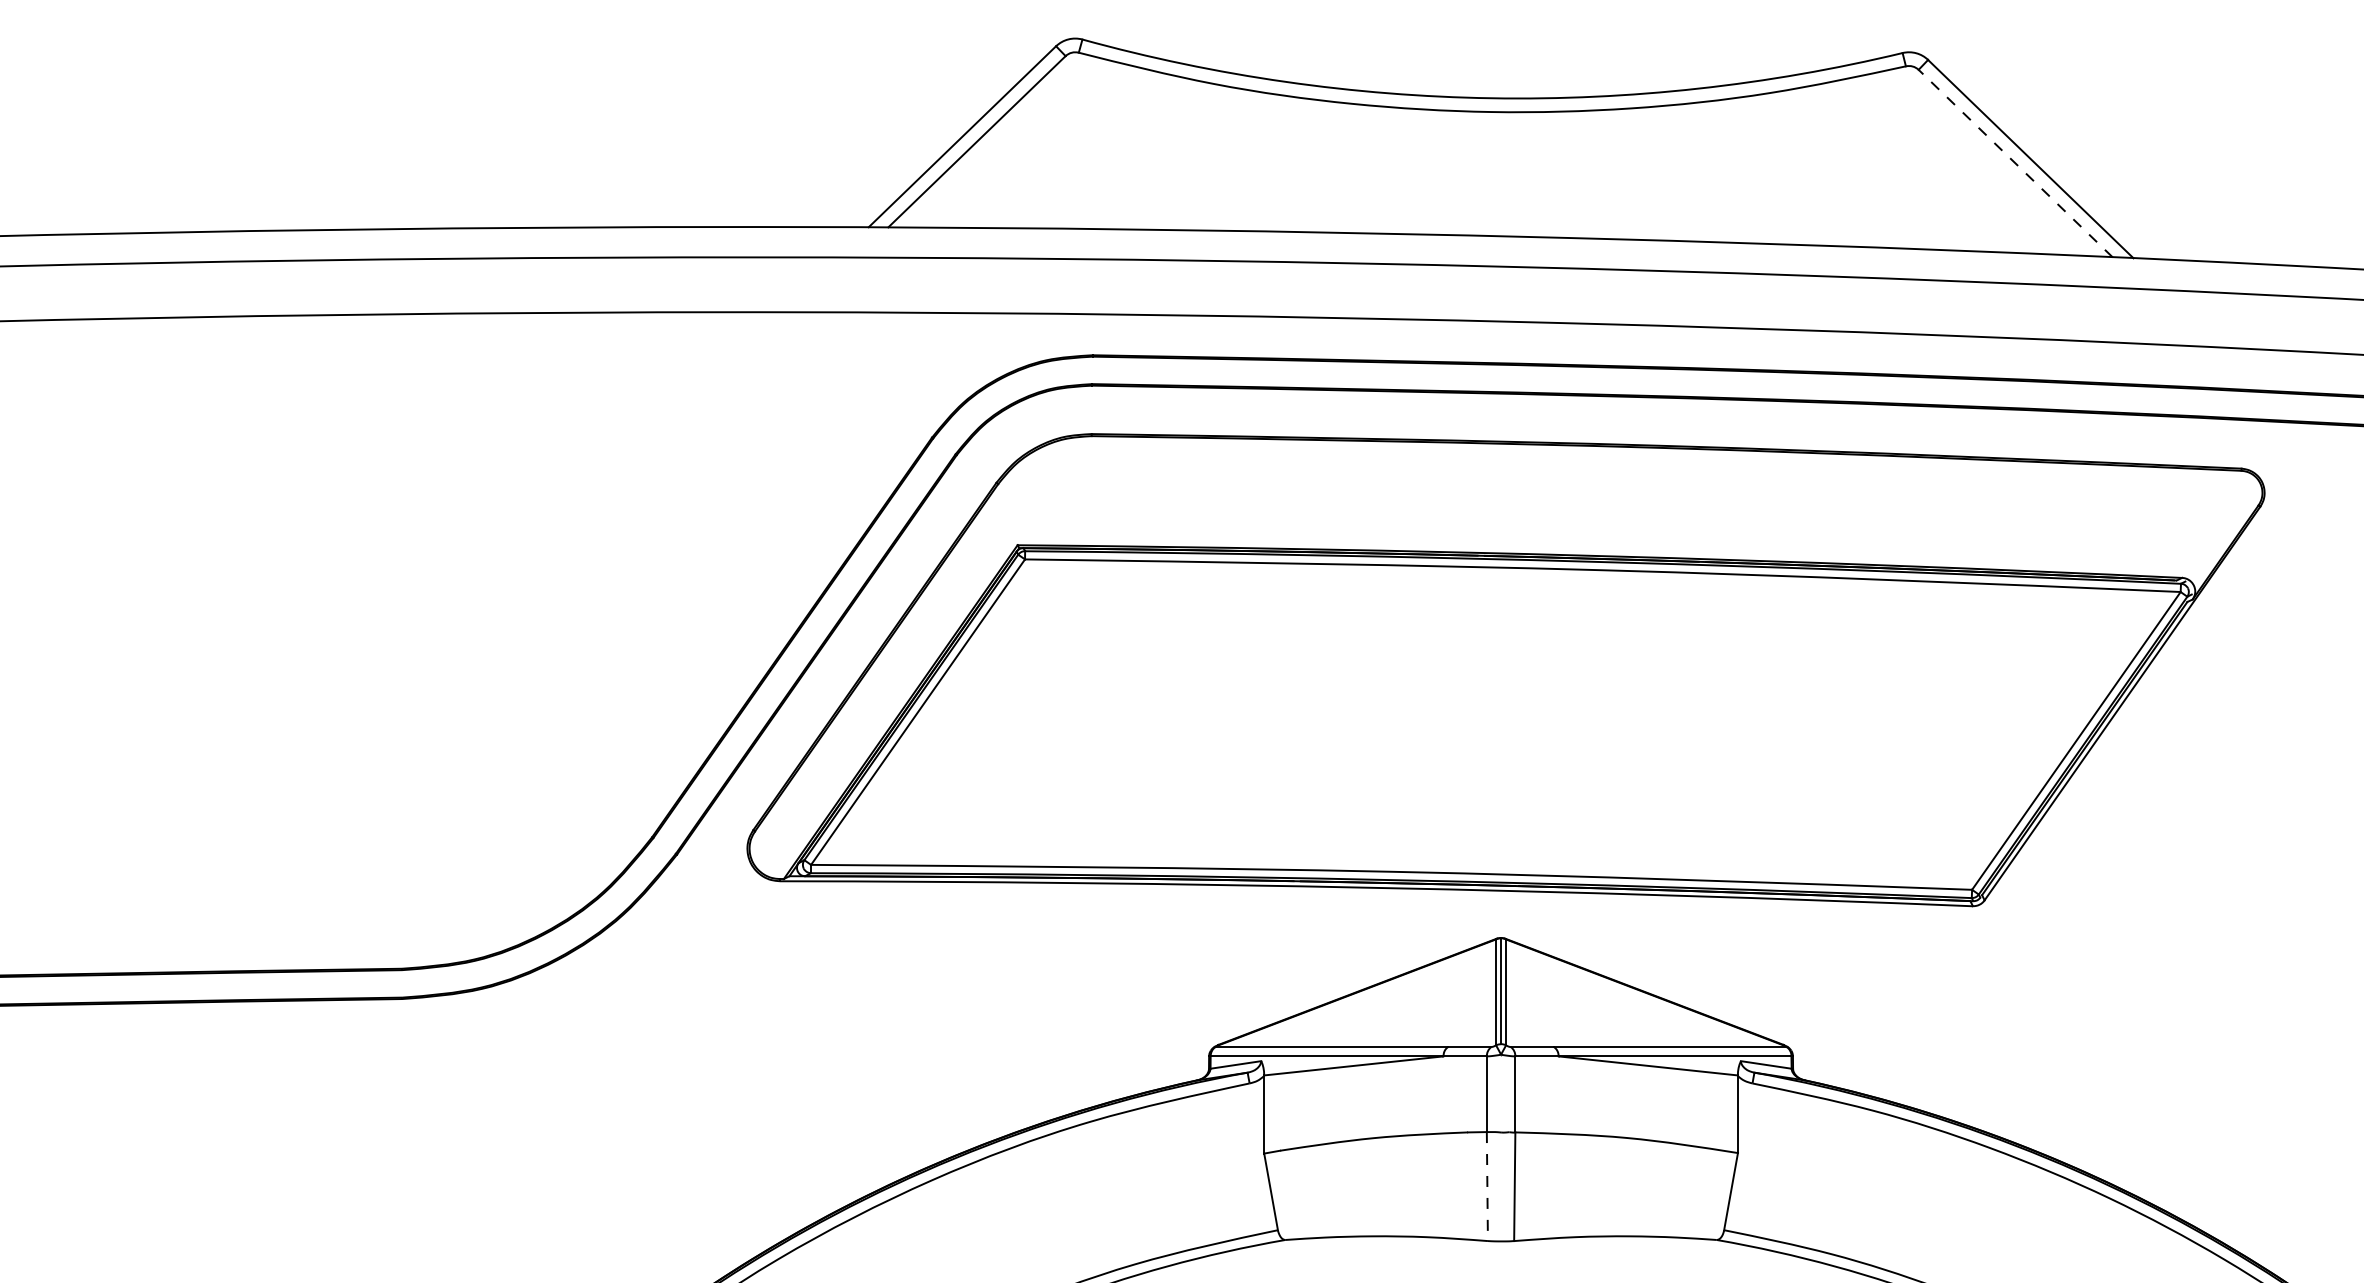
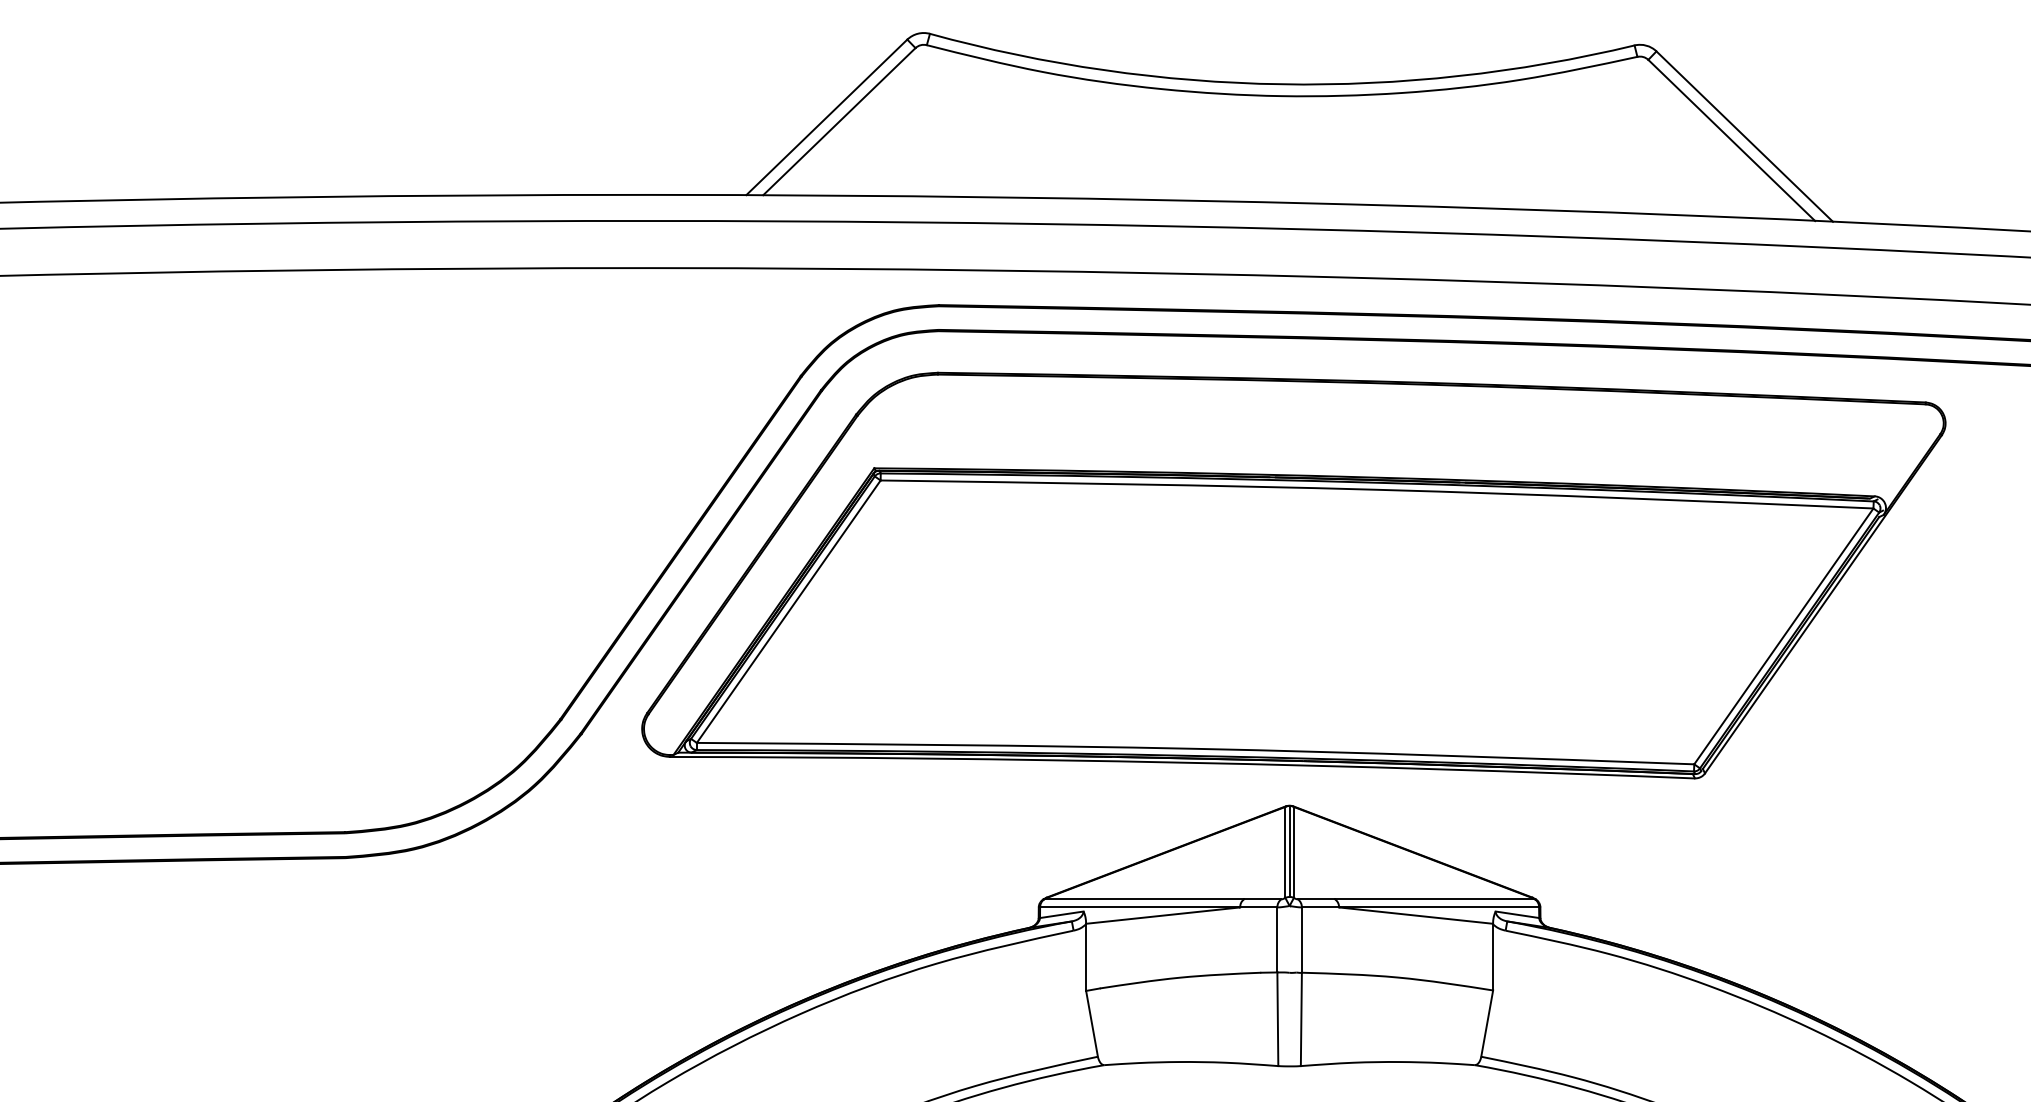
line: (2015, 163) -> (1731, 140), dashed -> solid
line: (1487, 1186) -> (1277, 1019), dashed -> solid

